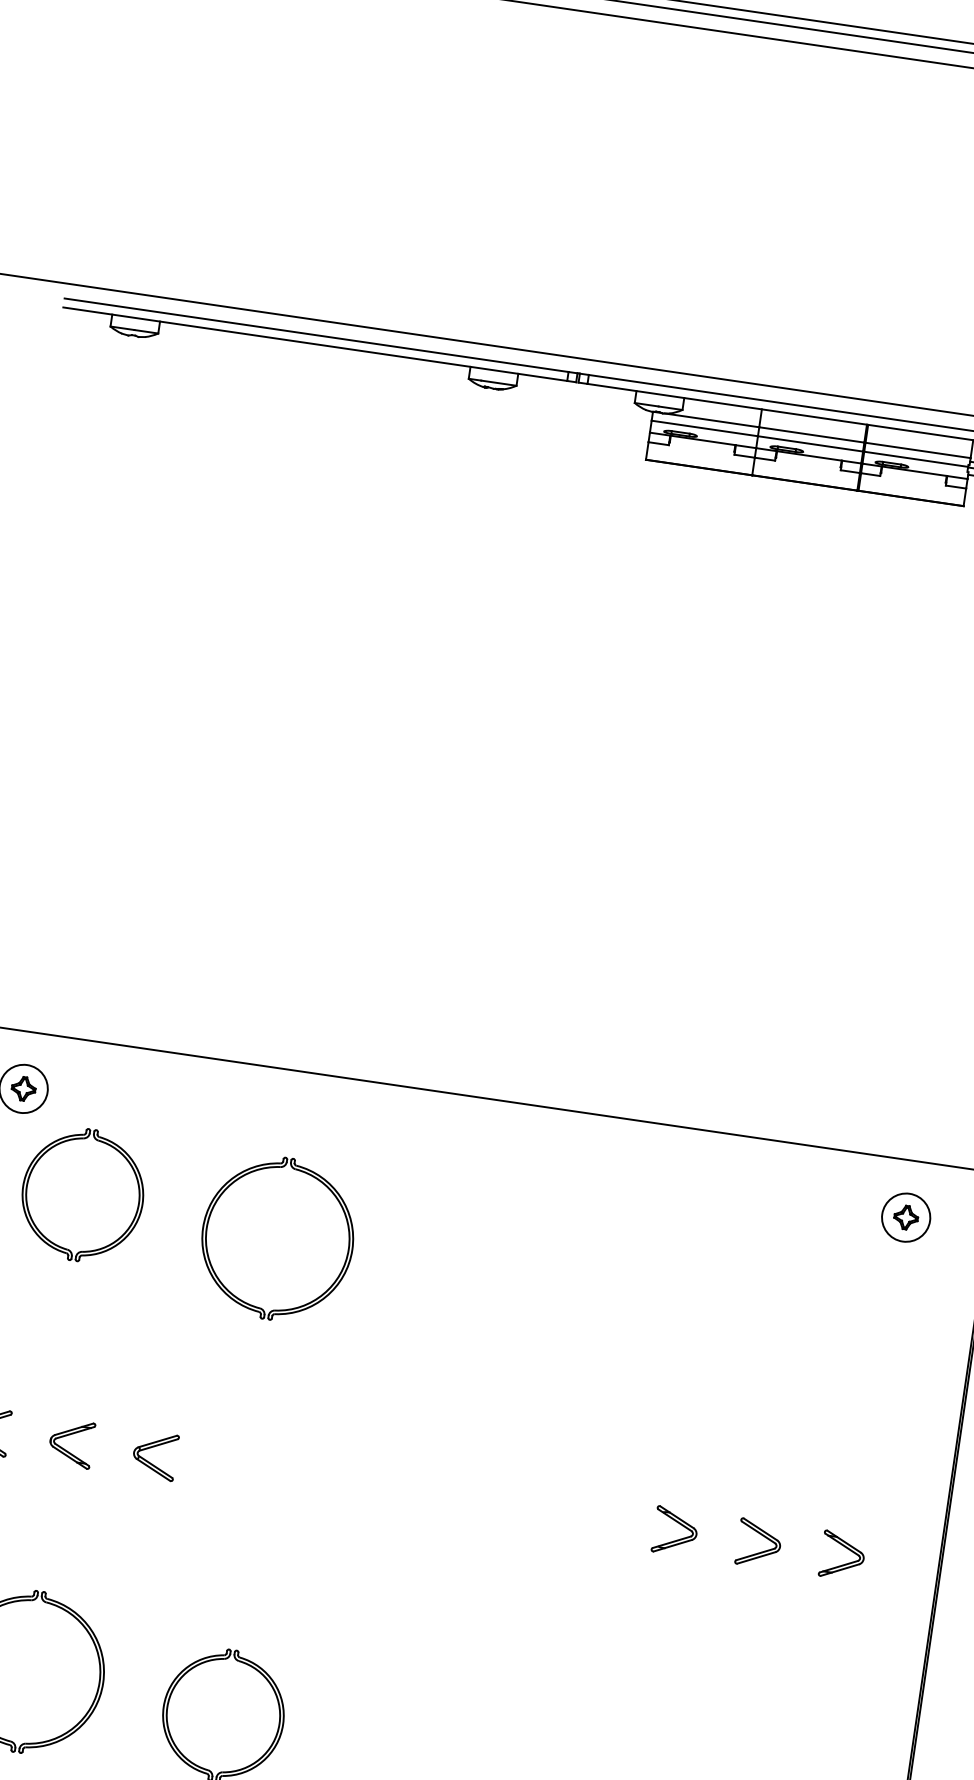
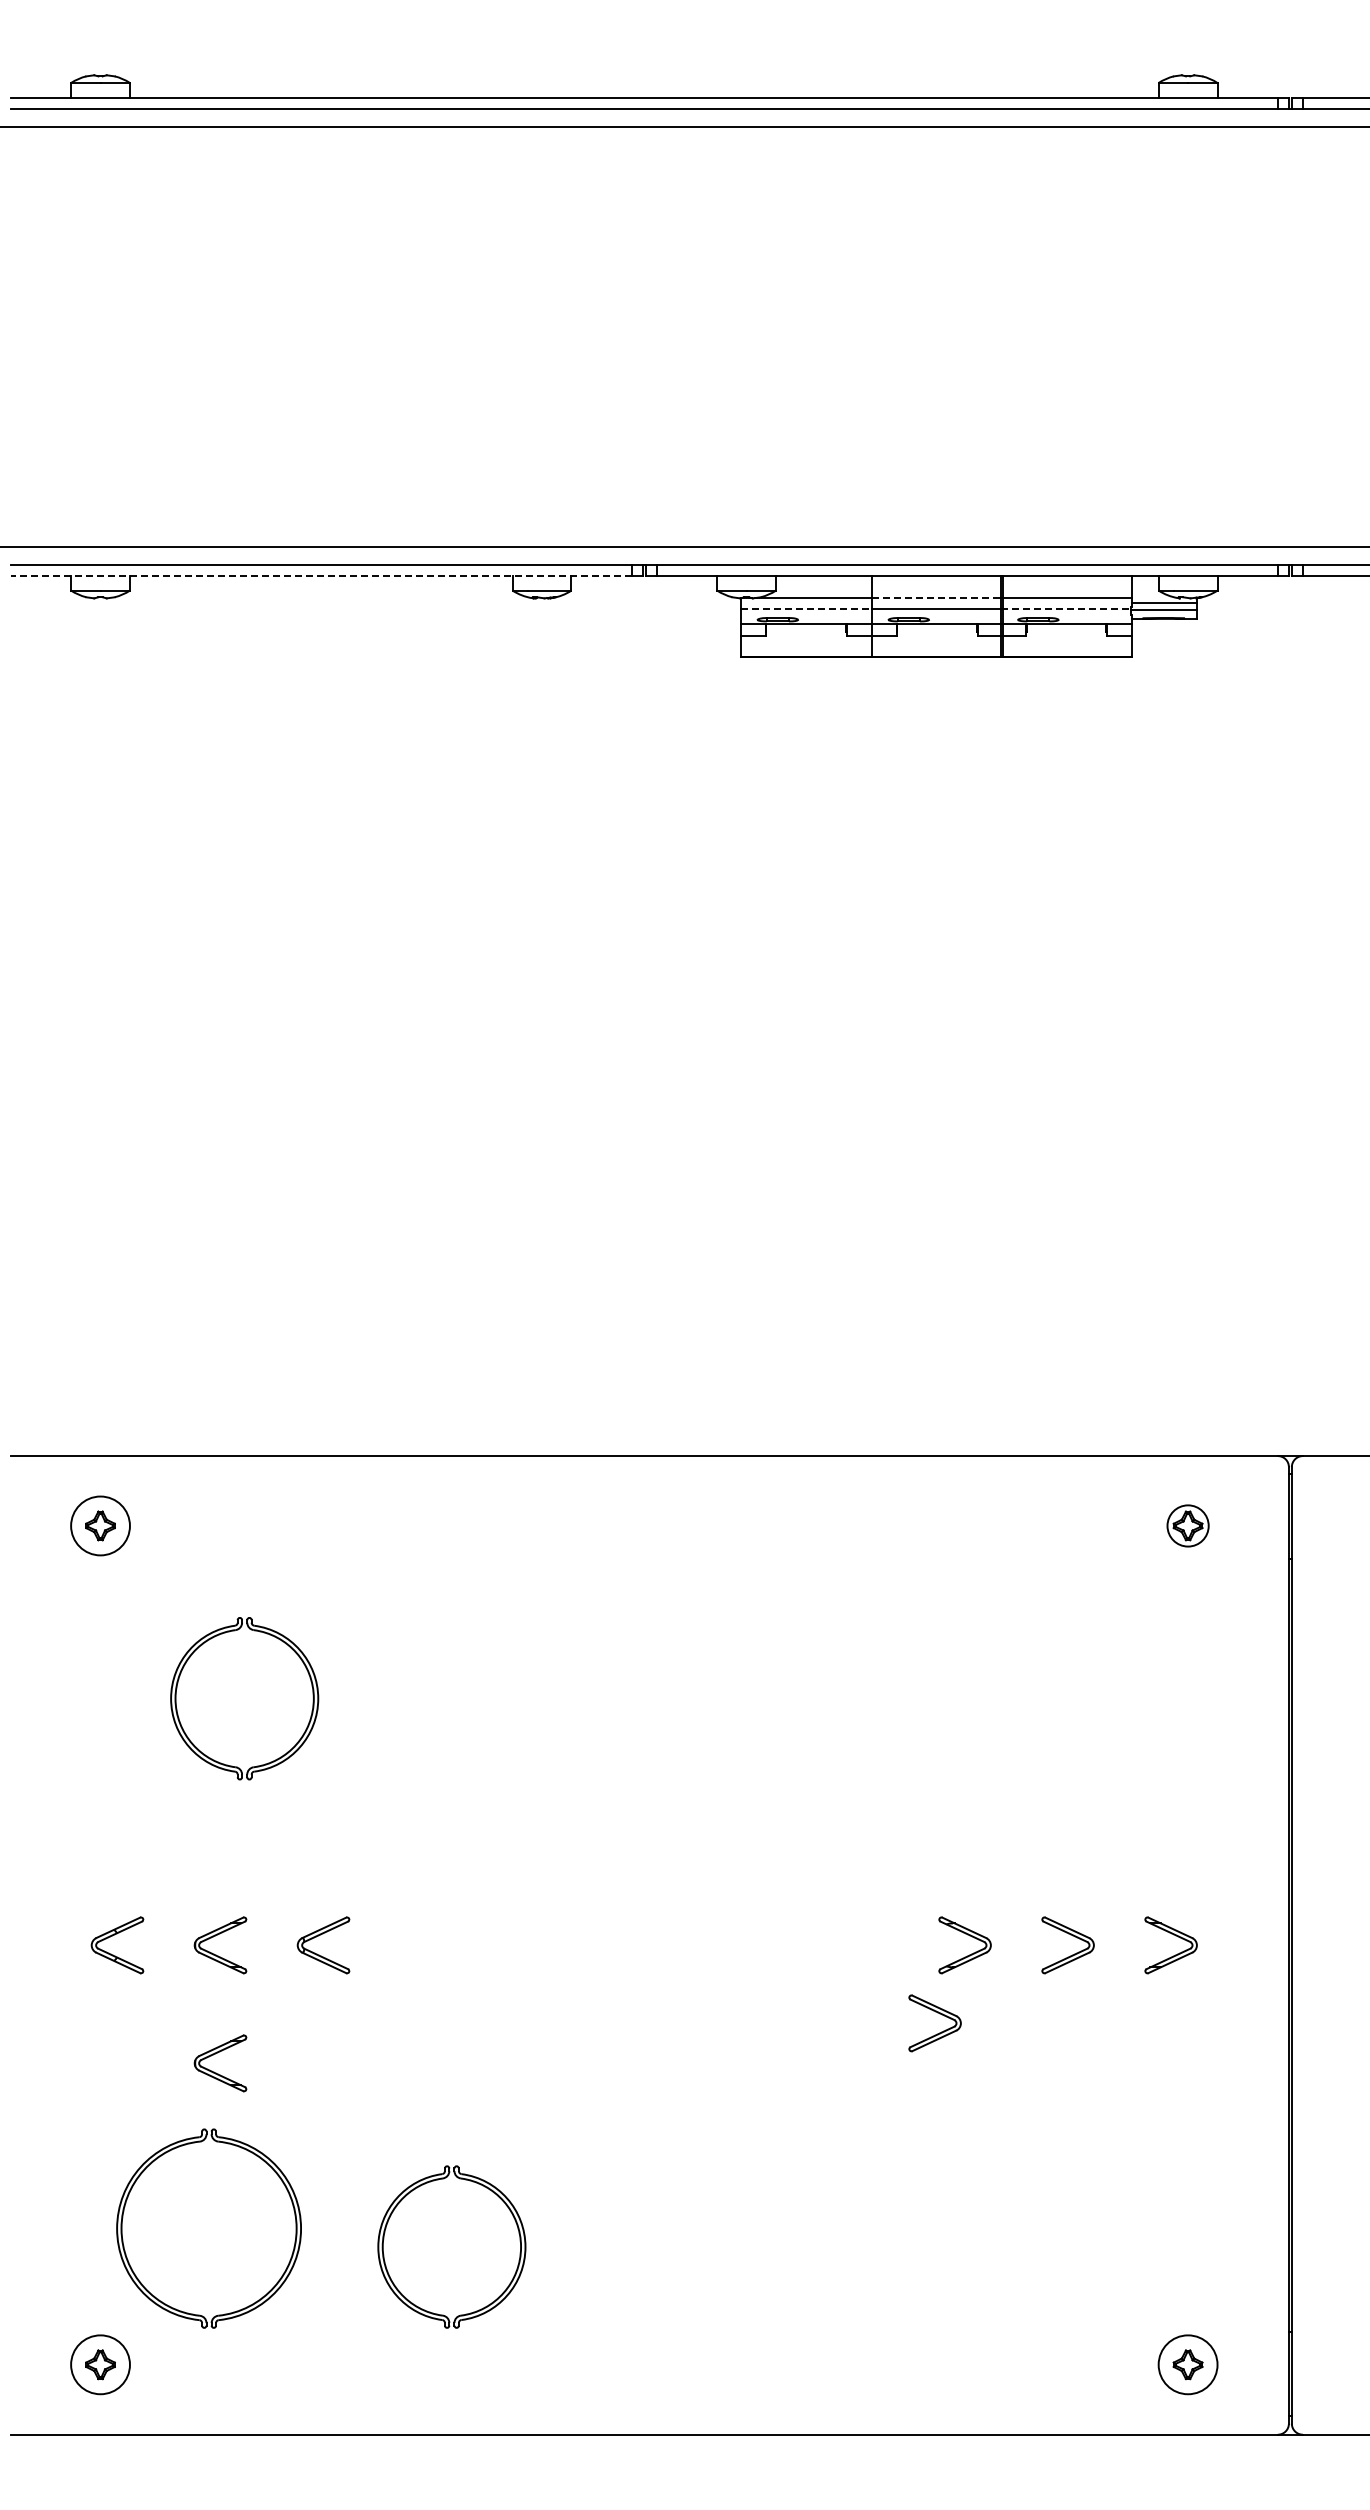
line: (315, 343) -> (321, 575), solid -> dashed
line: (705, 428) -> (806, 609), solid -> dashed
line: (812, 435) -> (937, 598), solid -> dashed
line: (915, 459) -> (1065, 609), solid -> dashed
part: (62, 1143) -> (211, 1639), moved
circle: (905, 1217) -> (1187, 1525), size x0.7
part: (257, 1306) -> (421, 1747), removed
part: (53, 1546) -> (216, 2072), added
part: (646, 1584) -> (939, 2014), added

